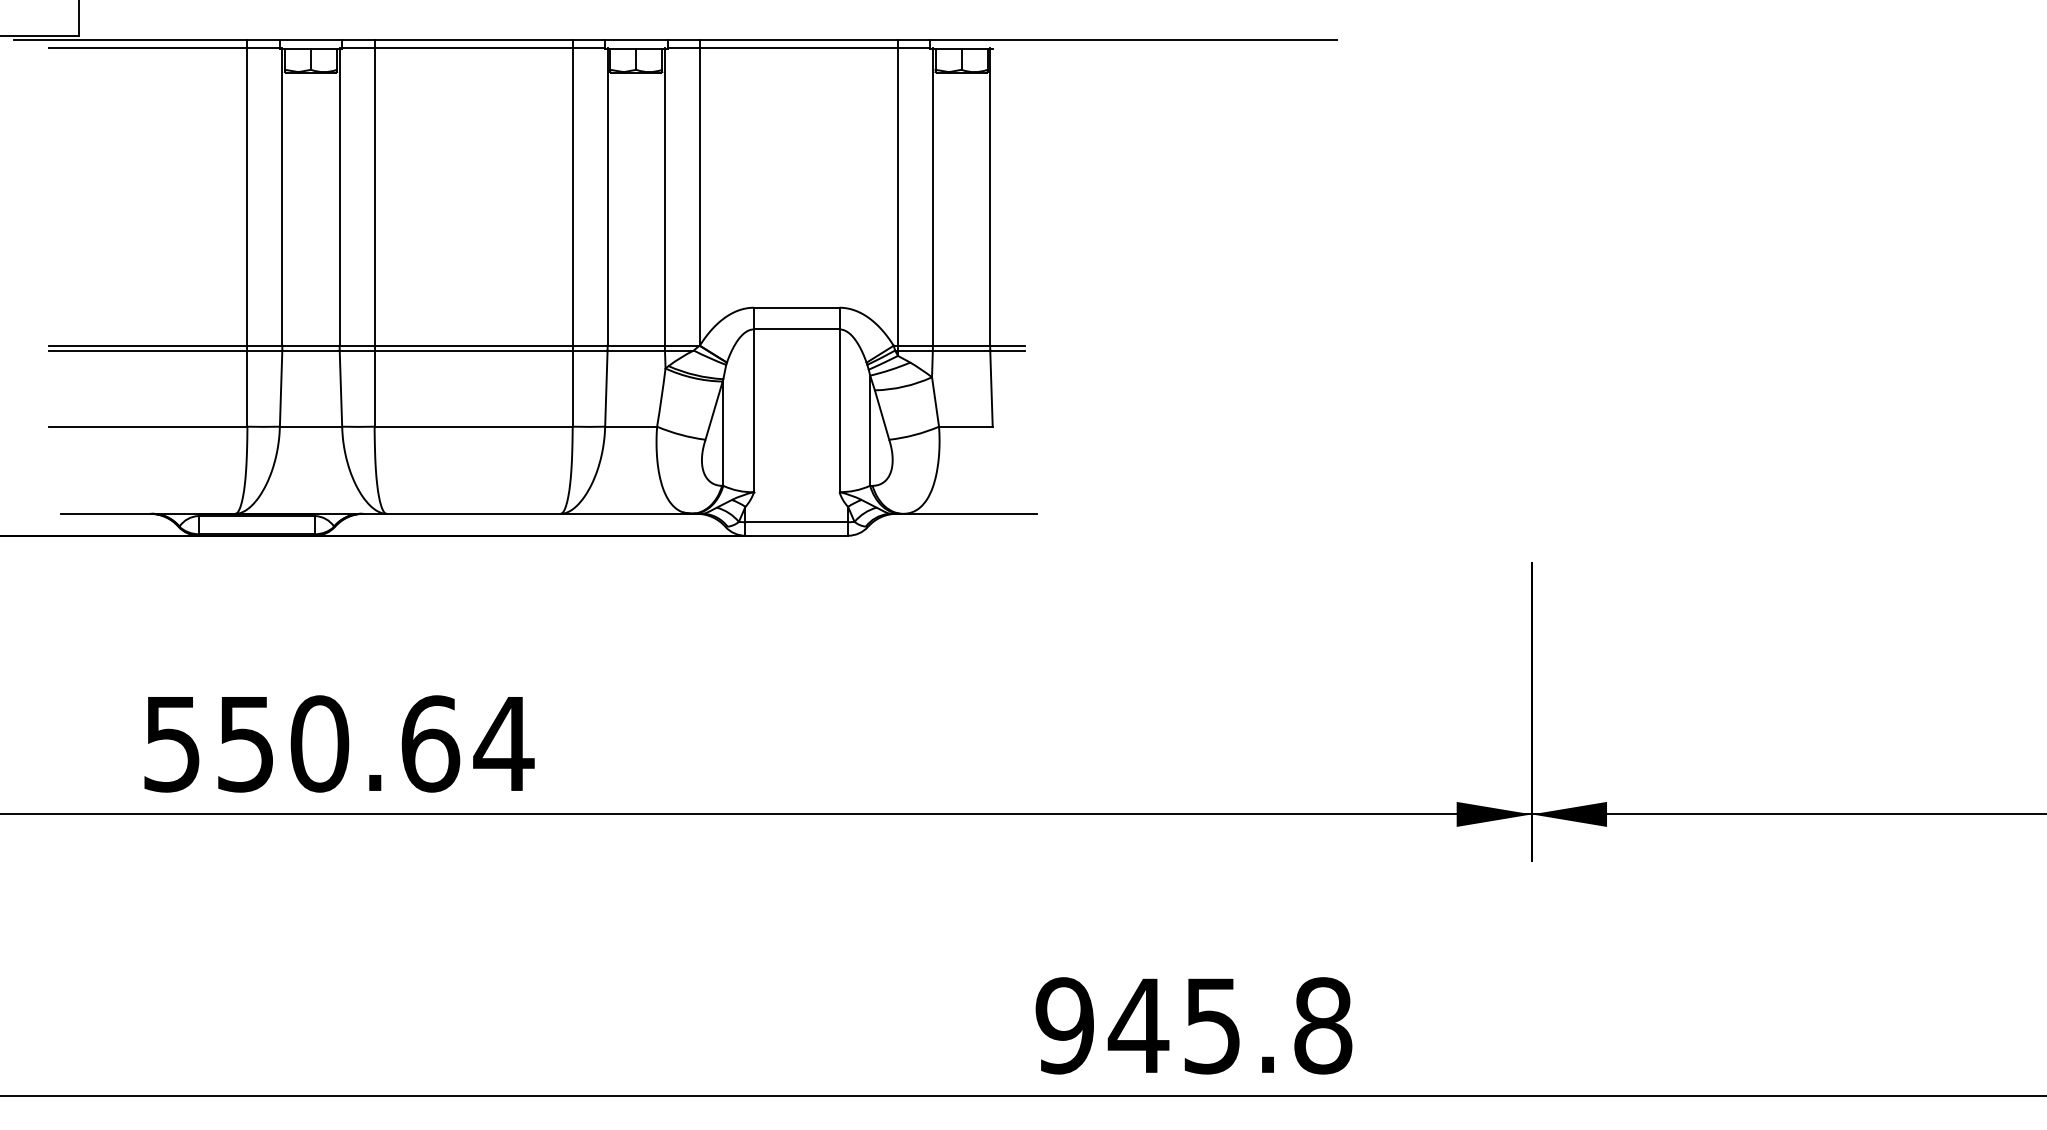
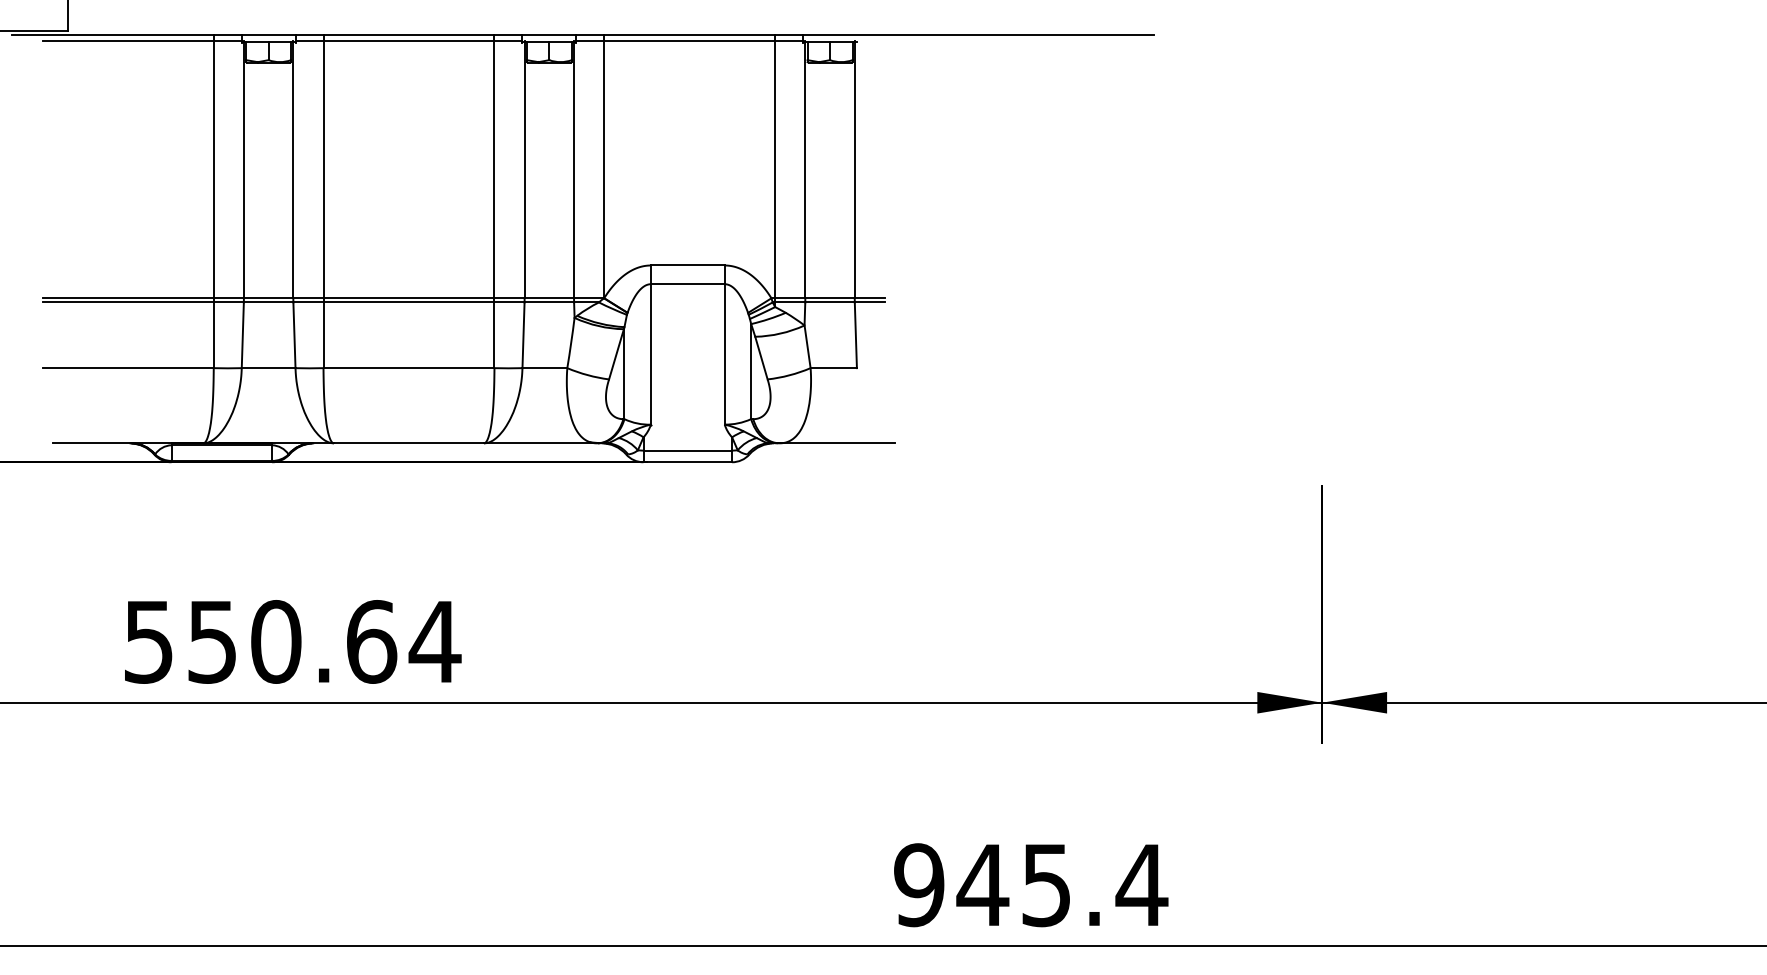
text: (1322, 1025) -> (1141, 884), 945.8 -> 945.4

